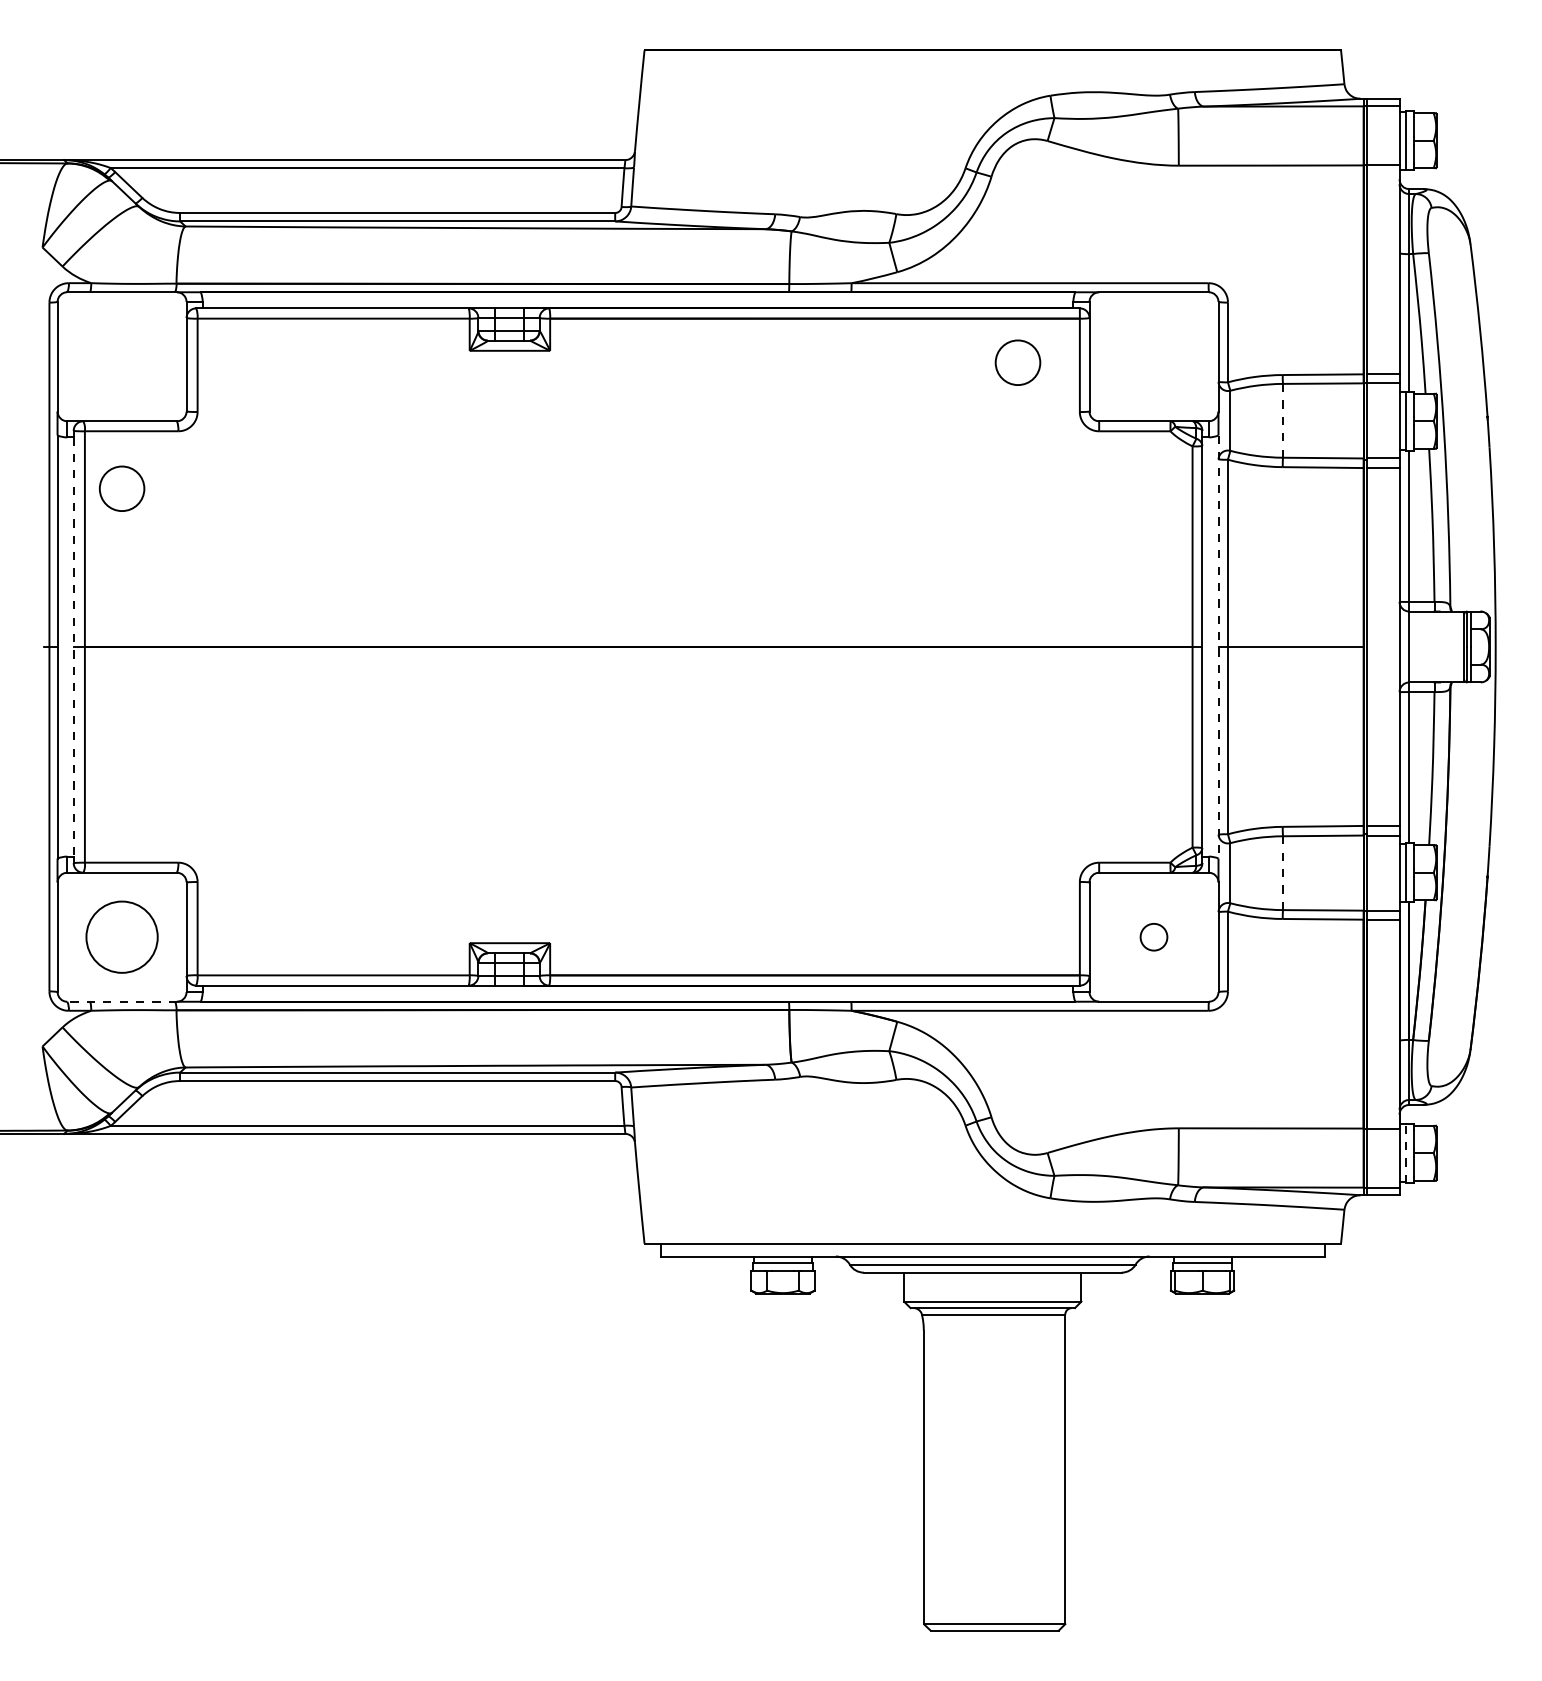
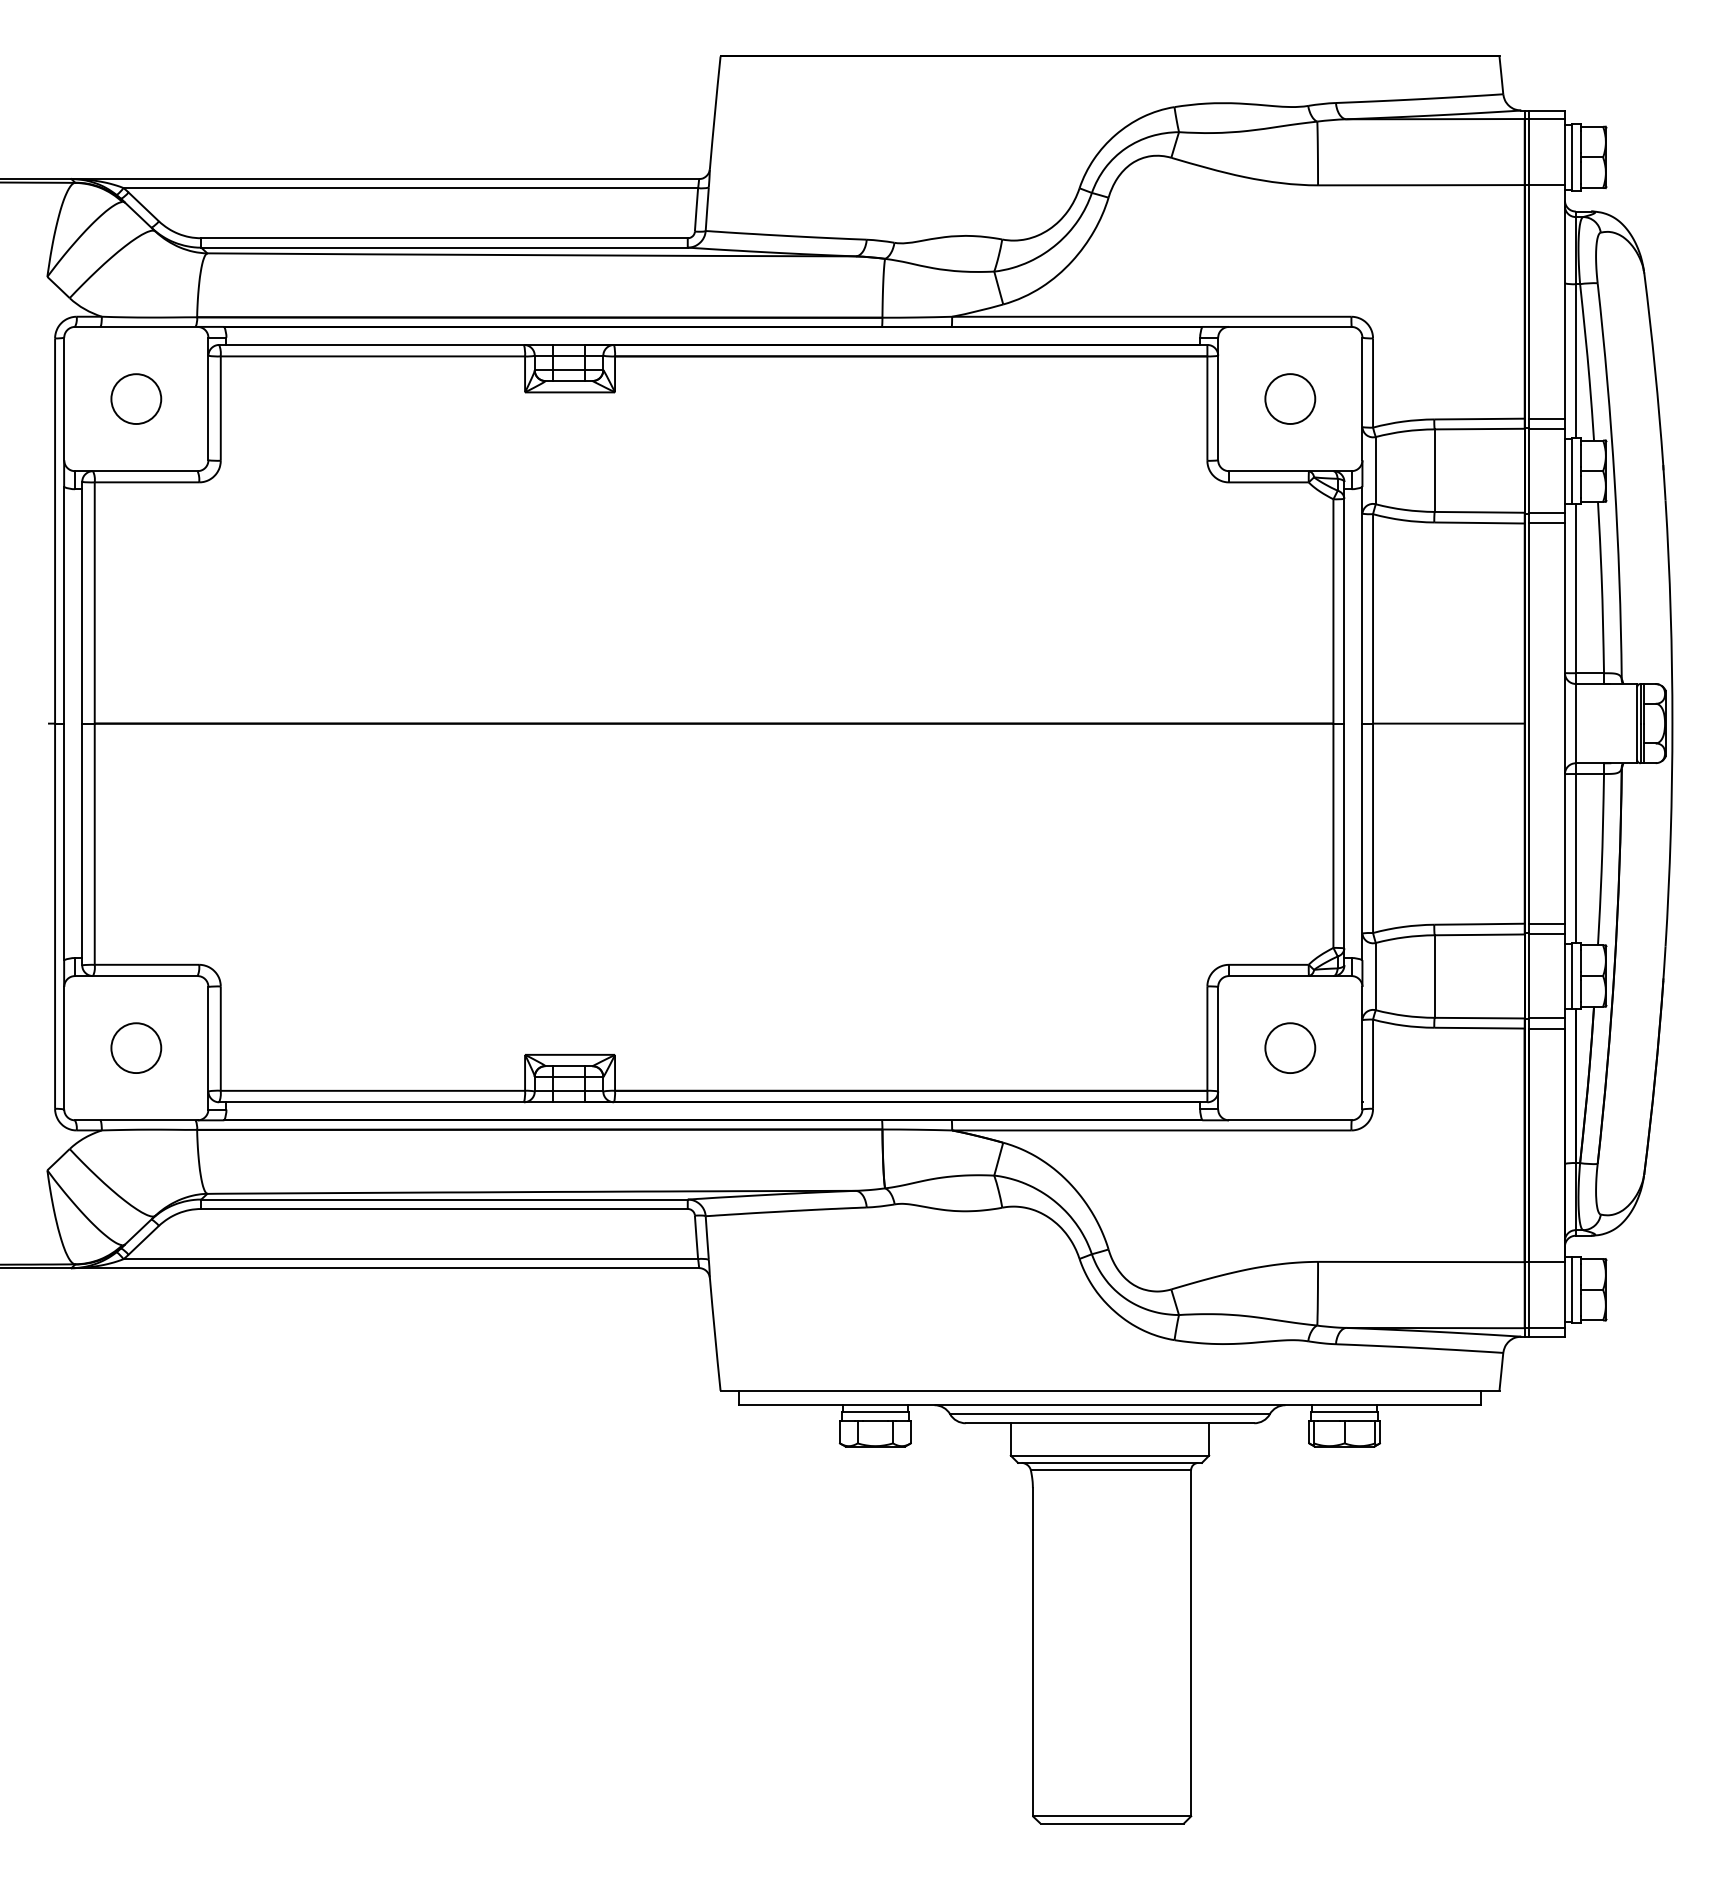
circle: (1017, 362) -> (1289, 398), moved
line: (1283, 420) -> (1435, 470), dashed -> solid
circle: (121, 488) -> (135, 398), moved
line: (73, 647) -> (81, 724), dashed -> solid
line: (1218, 647) -> (1362, 724), dashed -> solid
line: (1283, 873) -> (1435, 976), dashed -> solid
circle: (121, 936) -> (135, 1047), size x0.62
circle: (1153, 936) -> (1289, 1047), size x1.67
line: (122, 1001) -> (136, 1120), dashed -> solid
line: (1406, 1153) -> (1572, 1290), dashed -> solid

